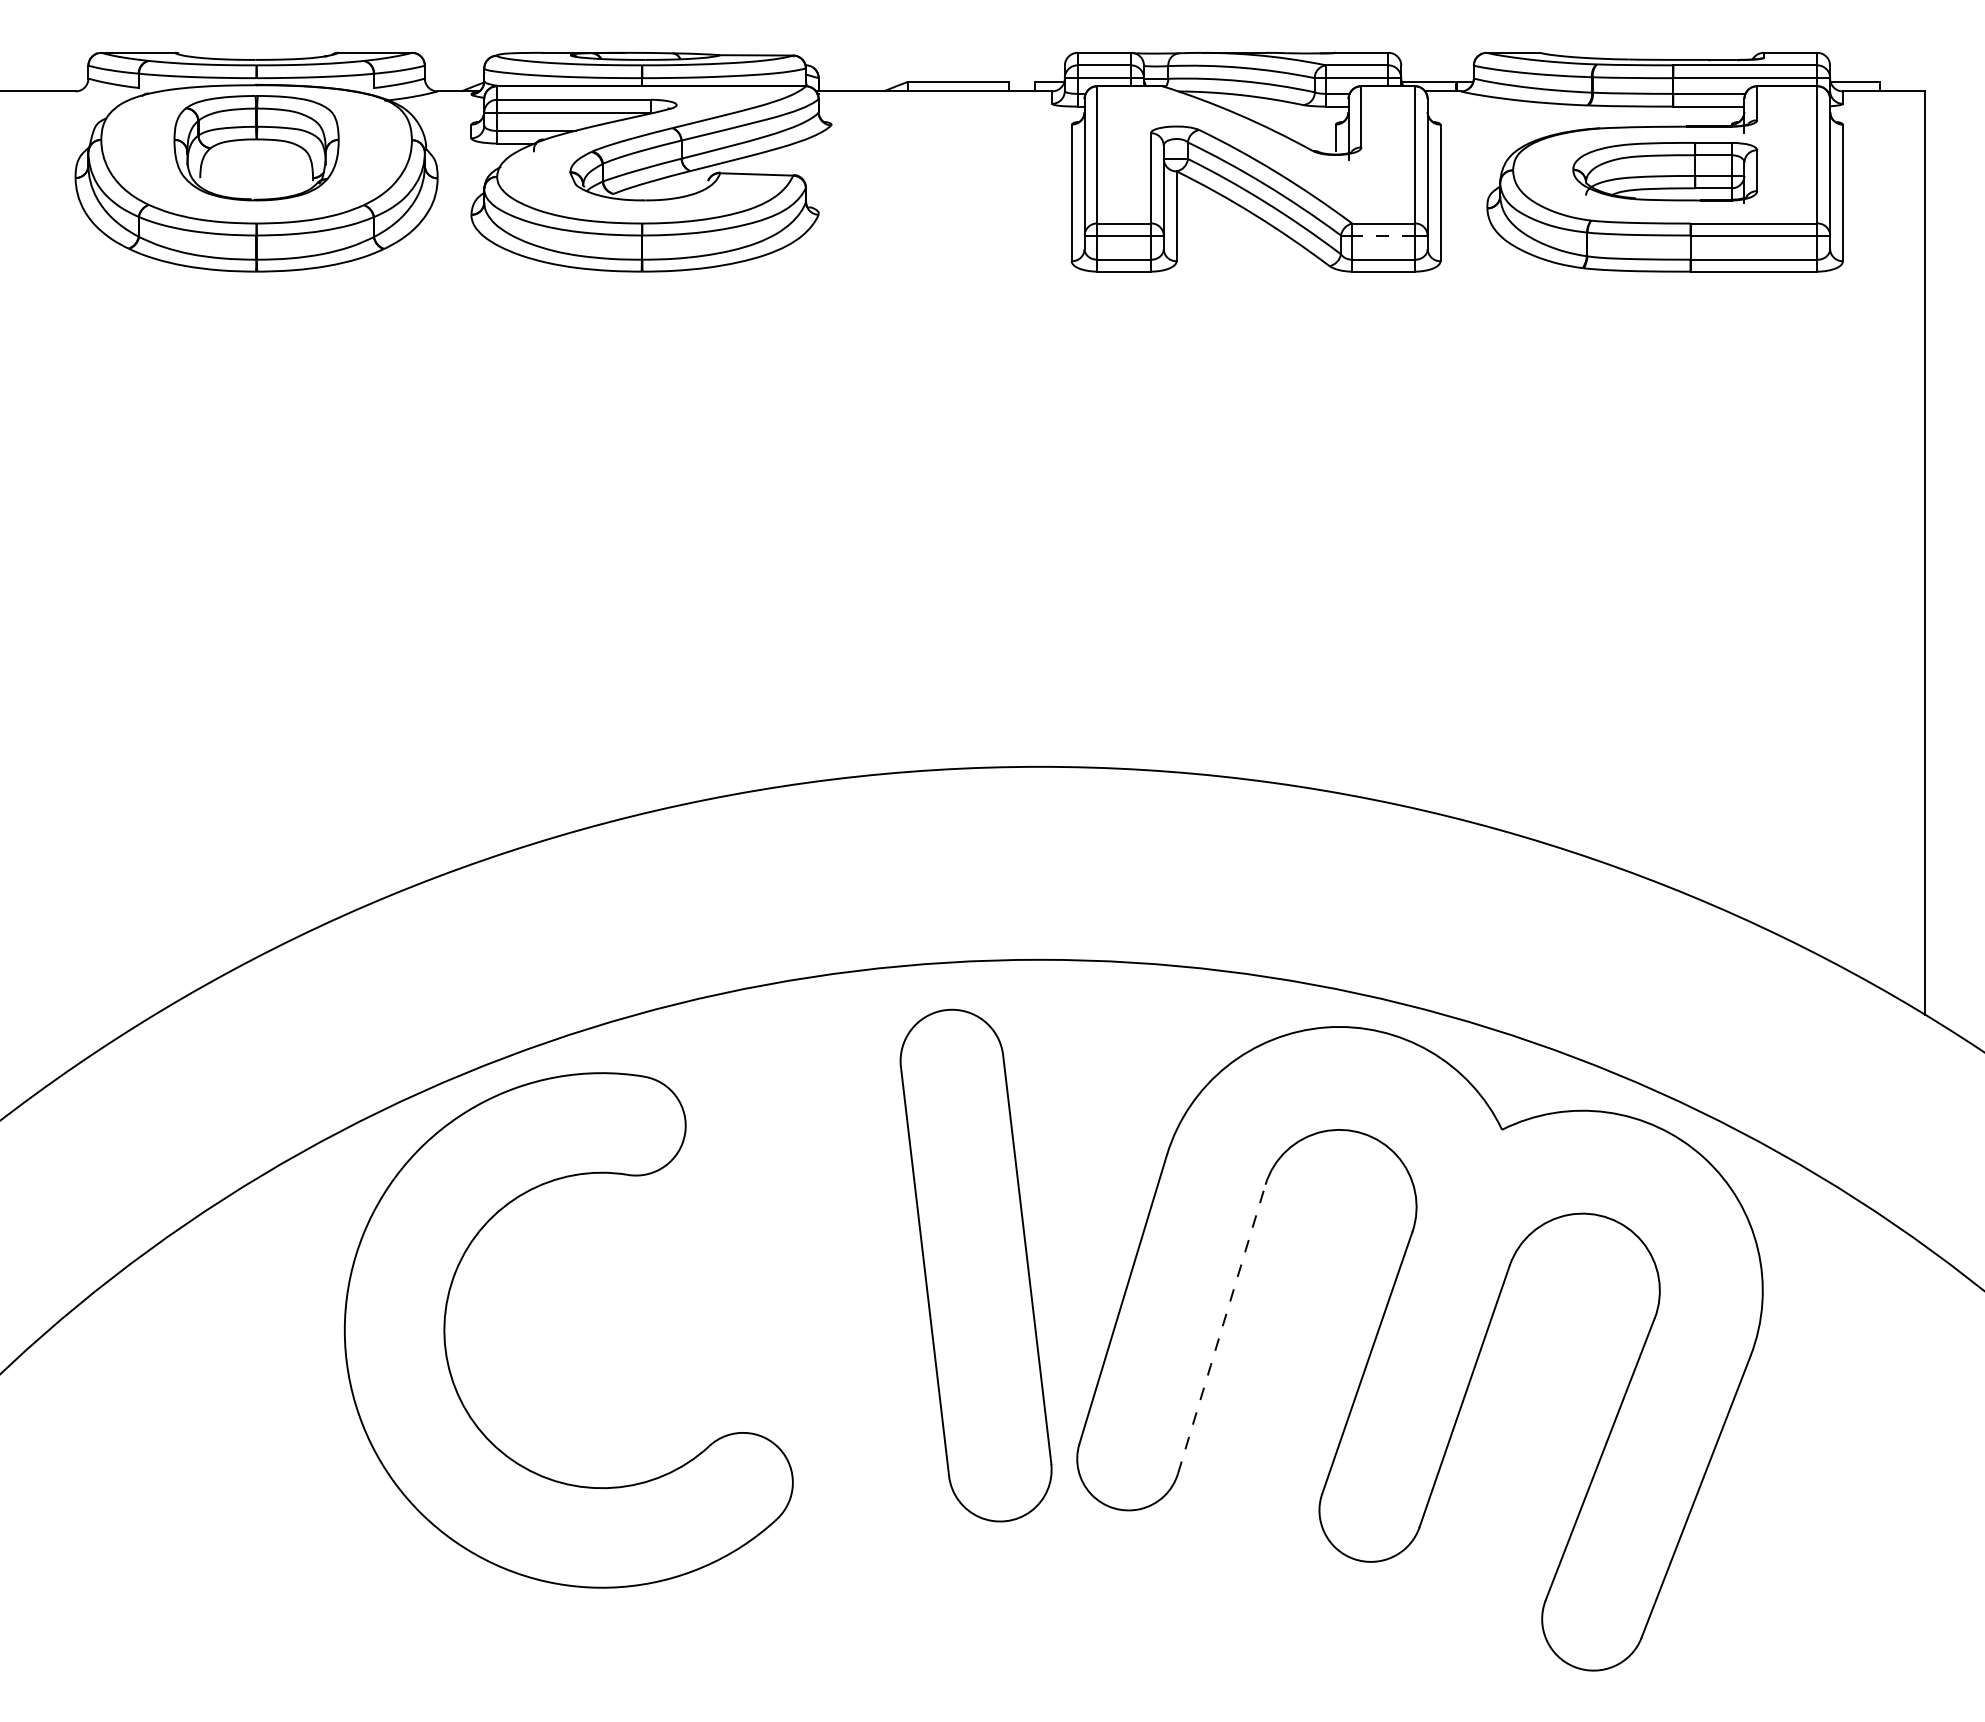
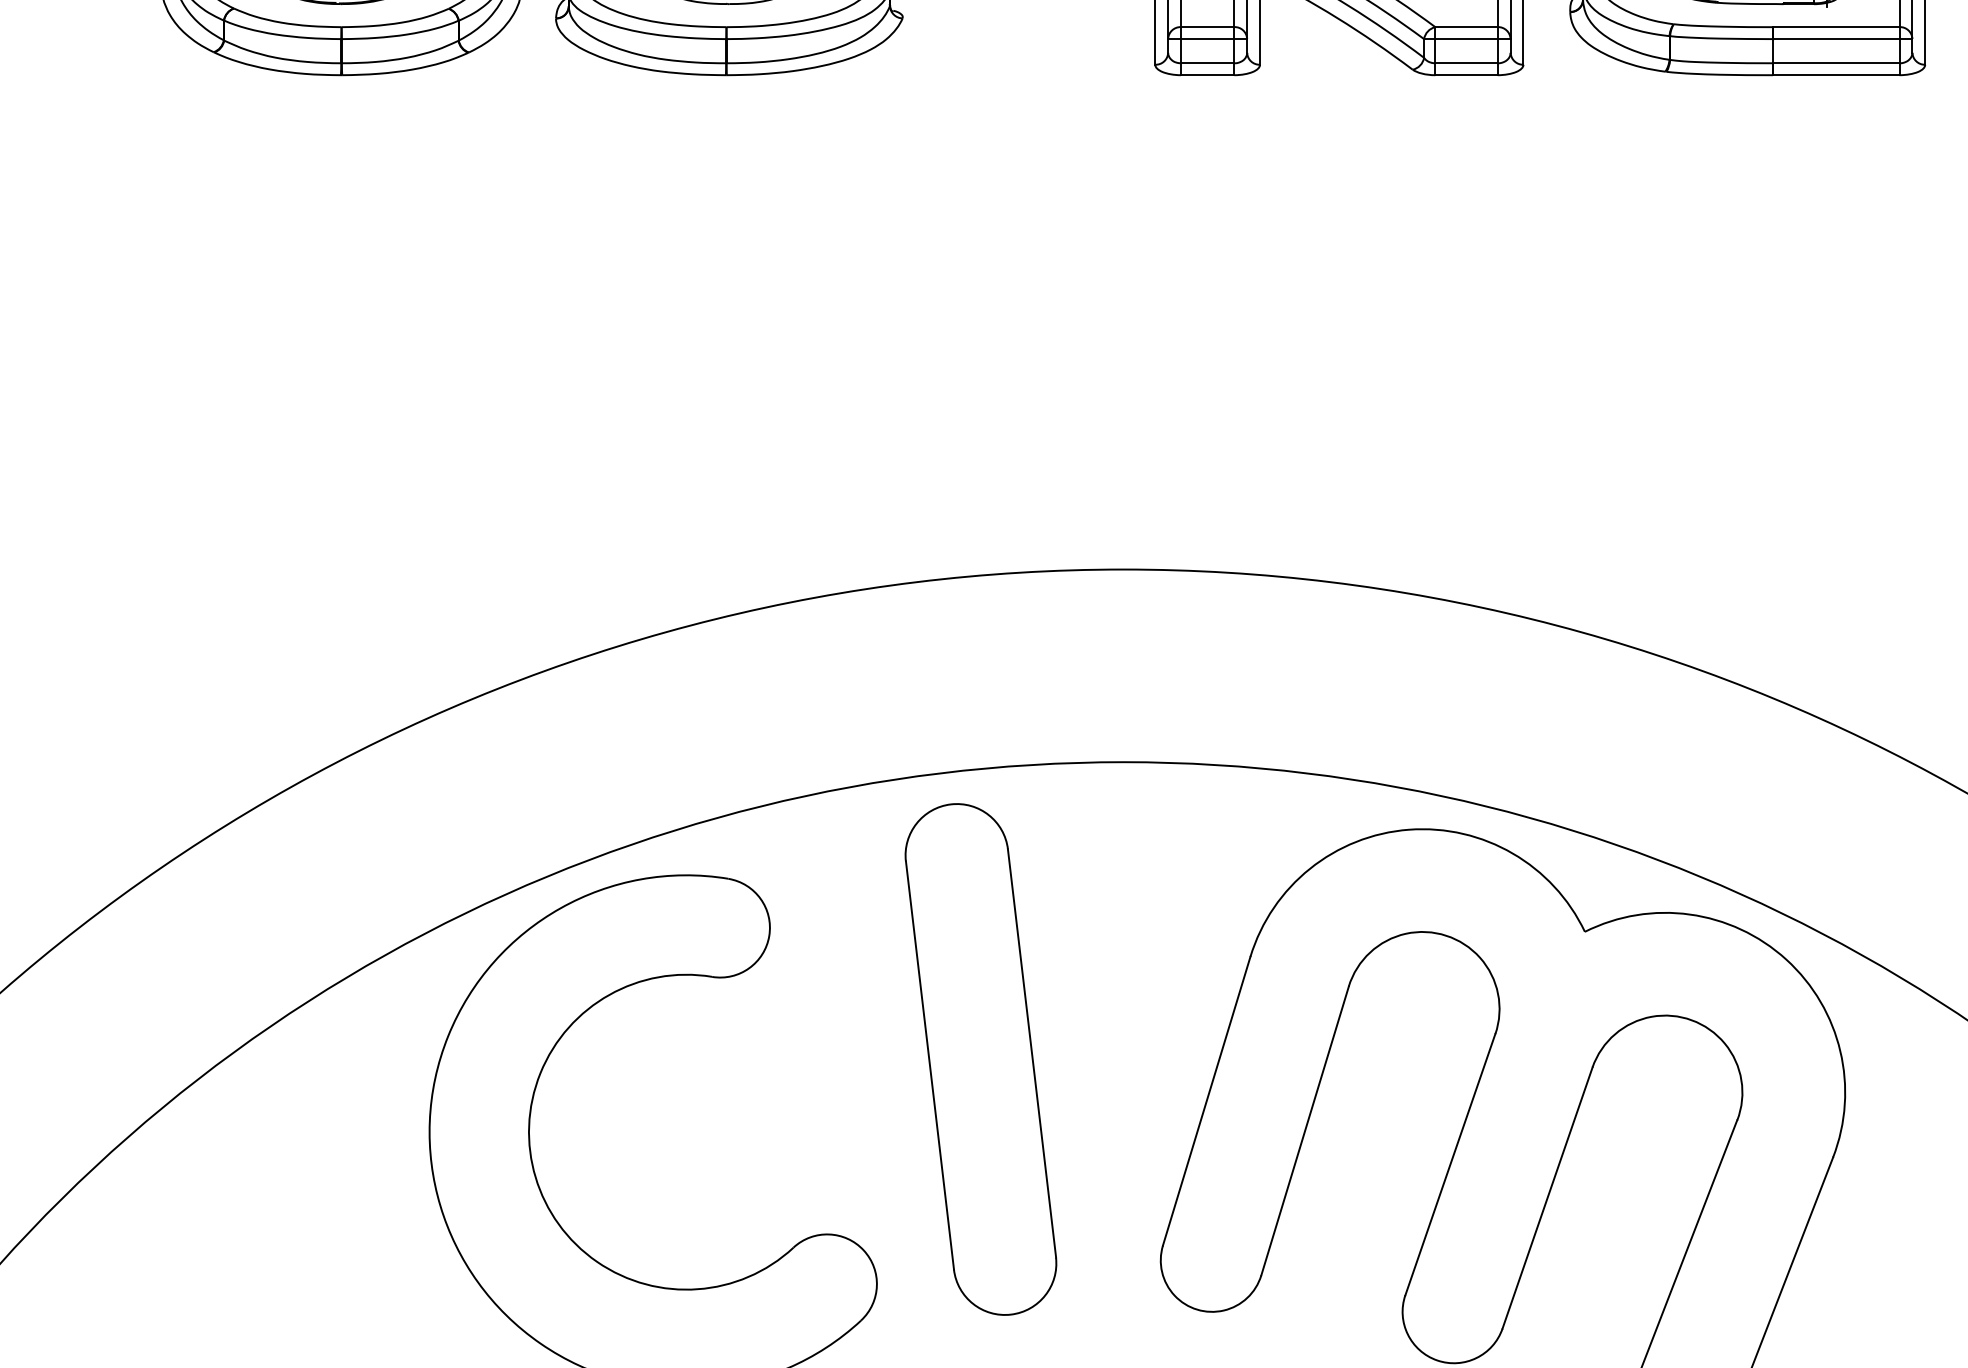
line: (1383, 235) -> (1466, 39), dashed -> solid
part: (975, 1265) -> (980, 1059), moved
line: (1221, 1328) -> (1304, 1130), dashed -> solid

